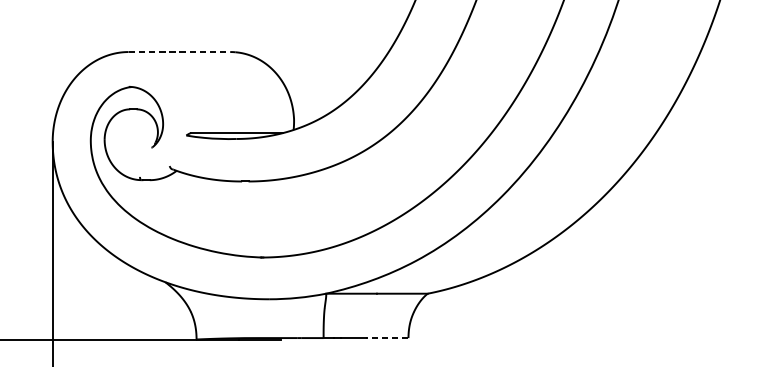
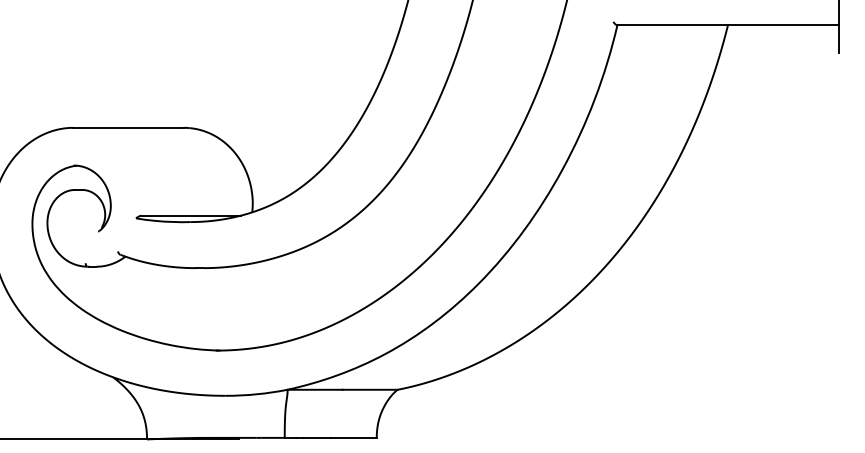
line: (179, 51) -> (128, 127), dashed -> solid
line: (387, 337) -> (353, 437), dashed -> solid

